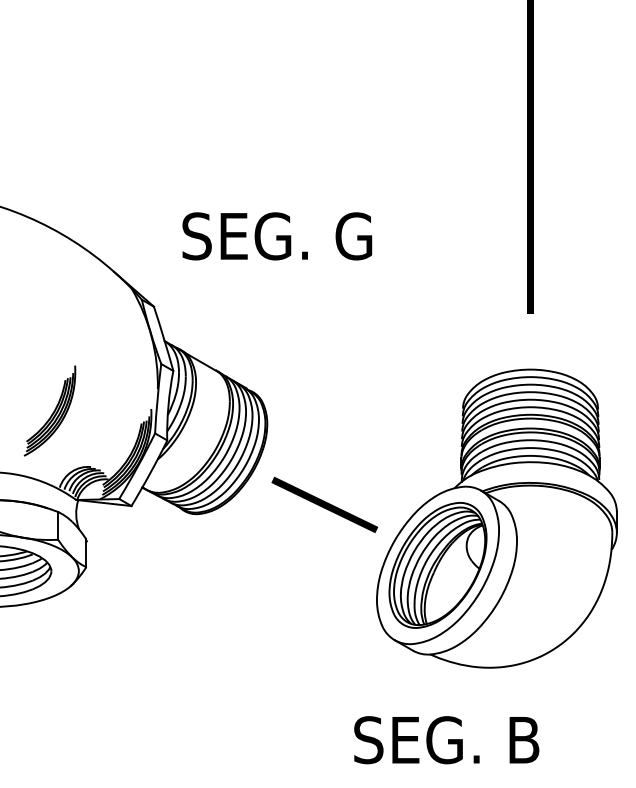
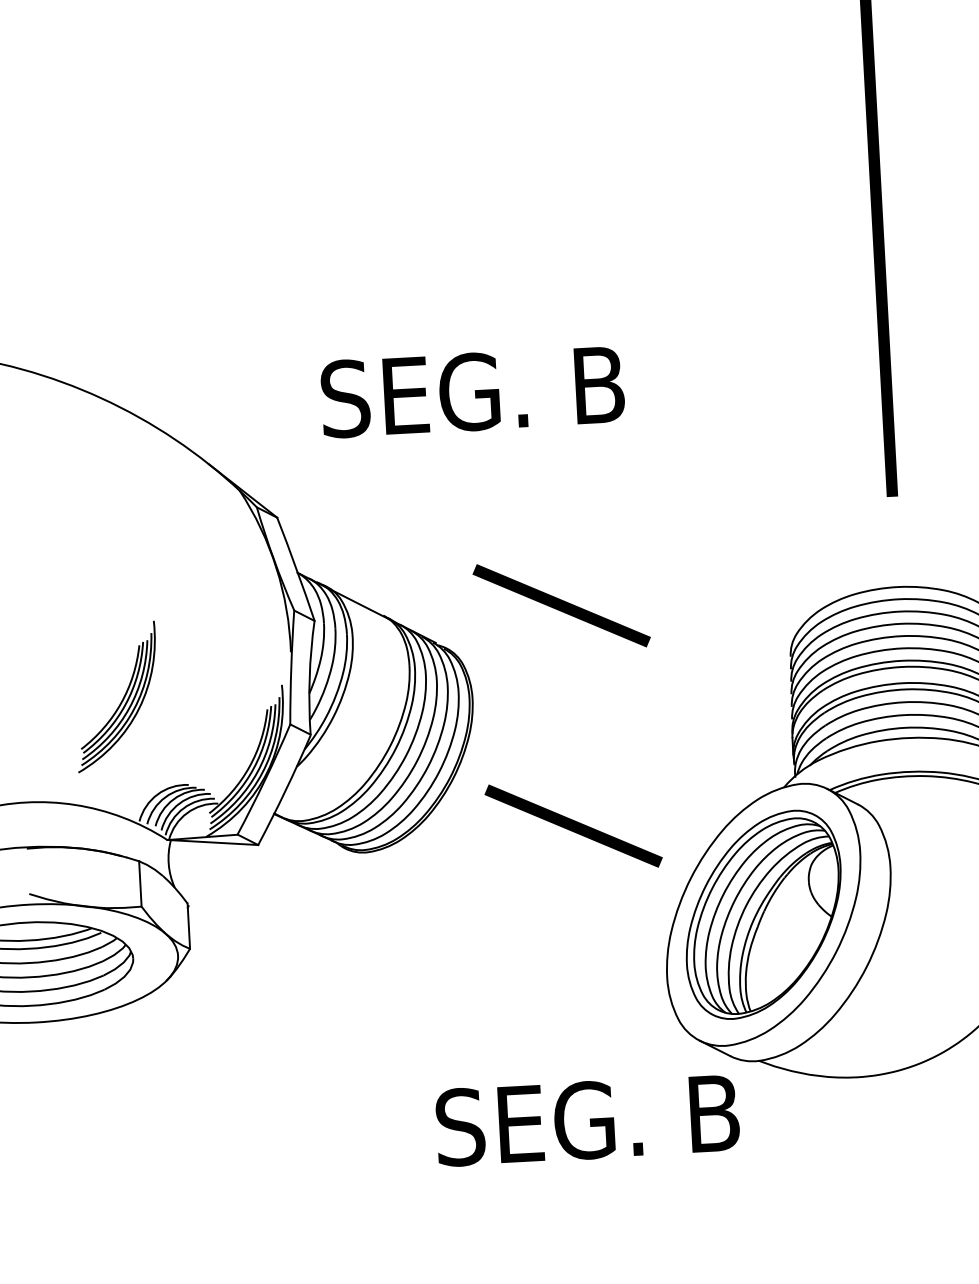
text: (277, 236) -> (472, 392), SEG. G -> SEG. B
line: (324, 369) -> (561, 605), added
text: (446, 740) -> (587, 1120), moved

